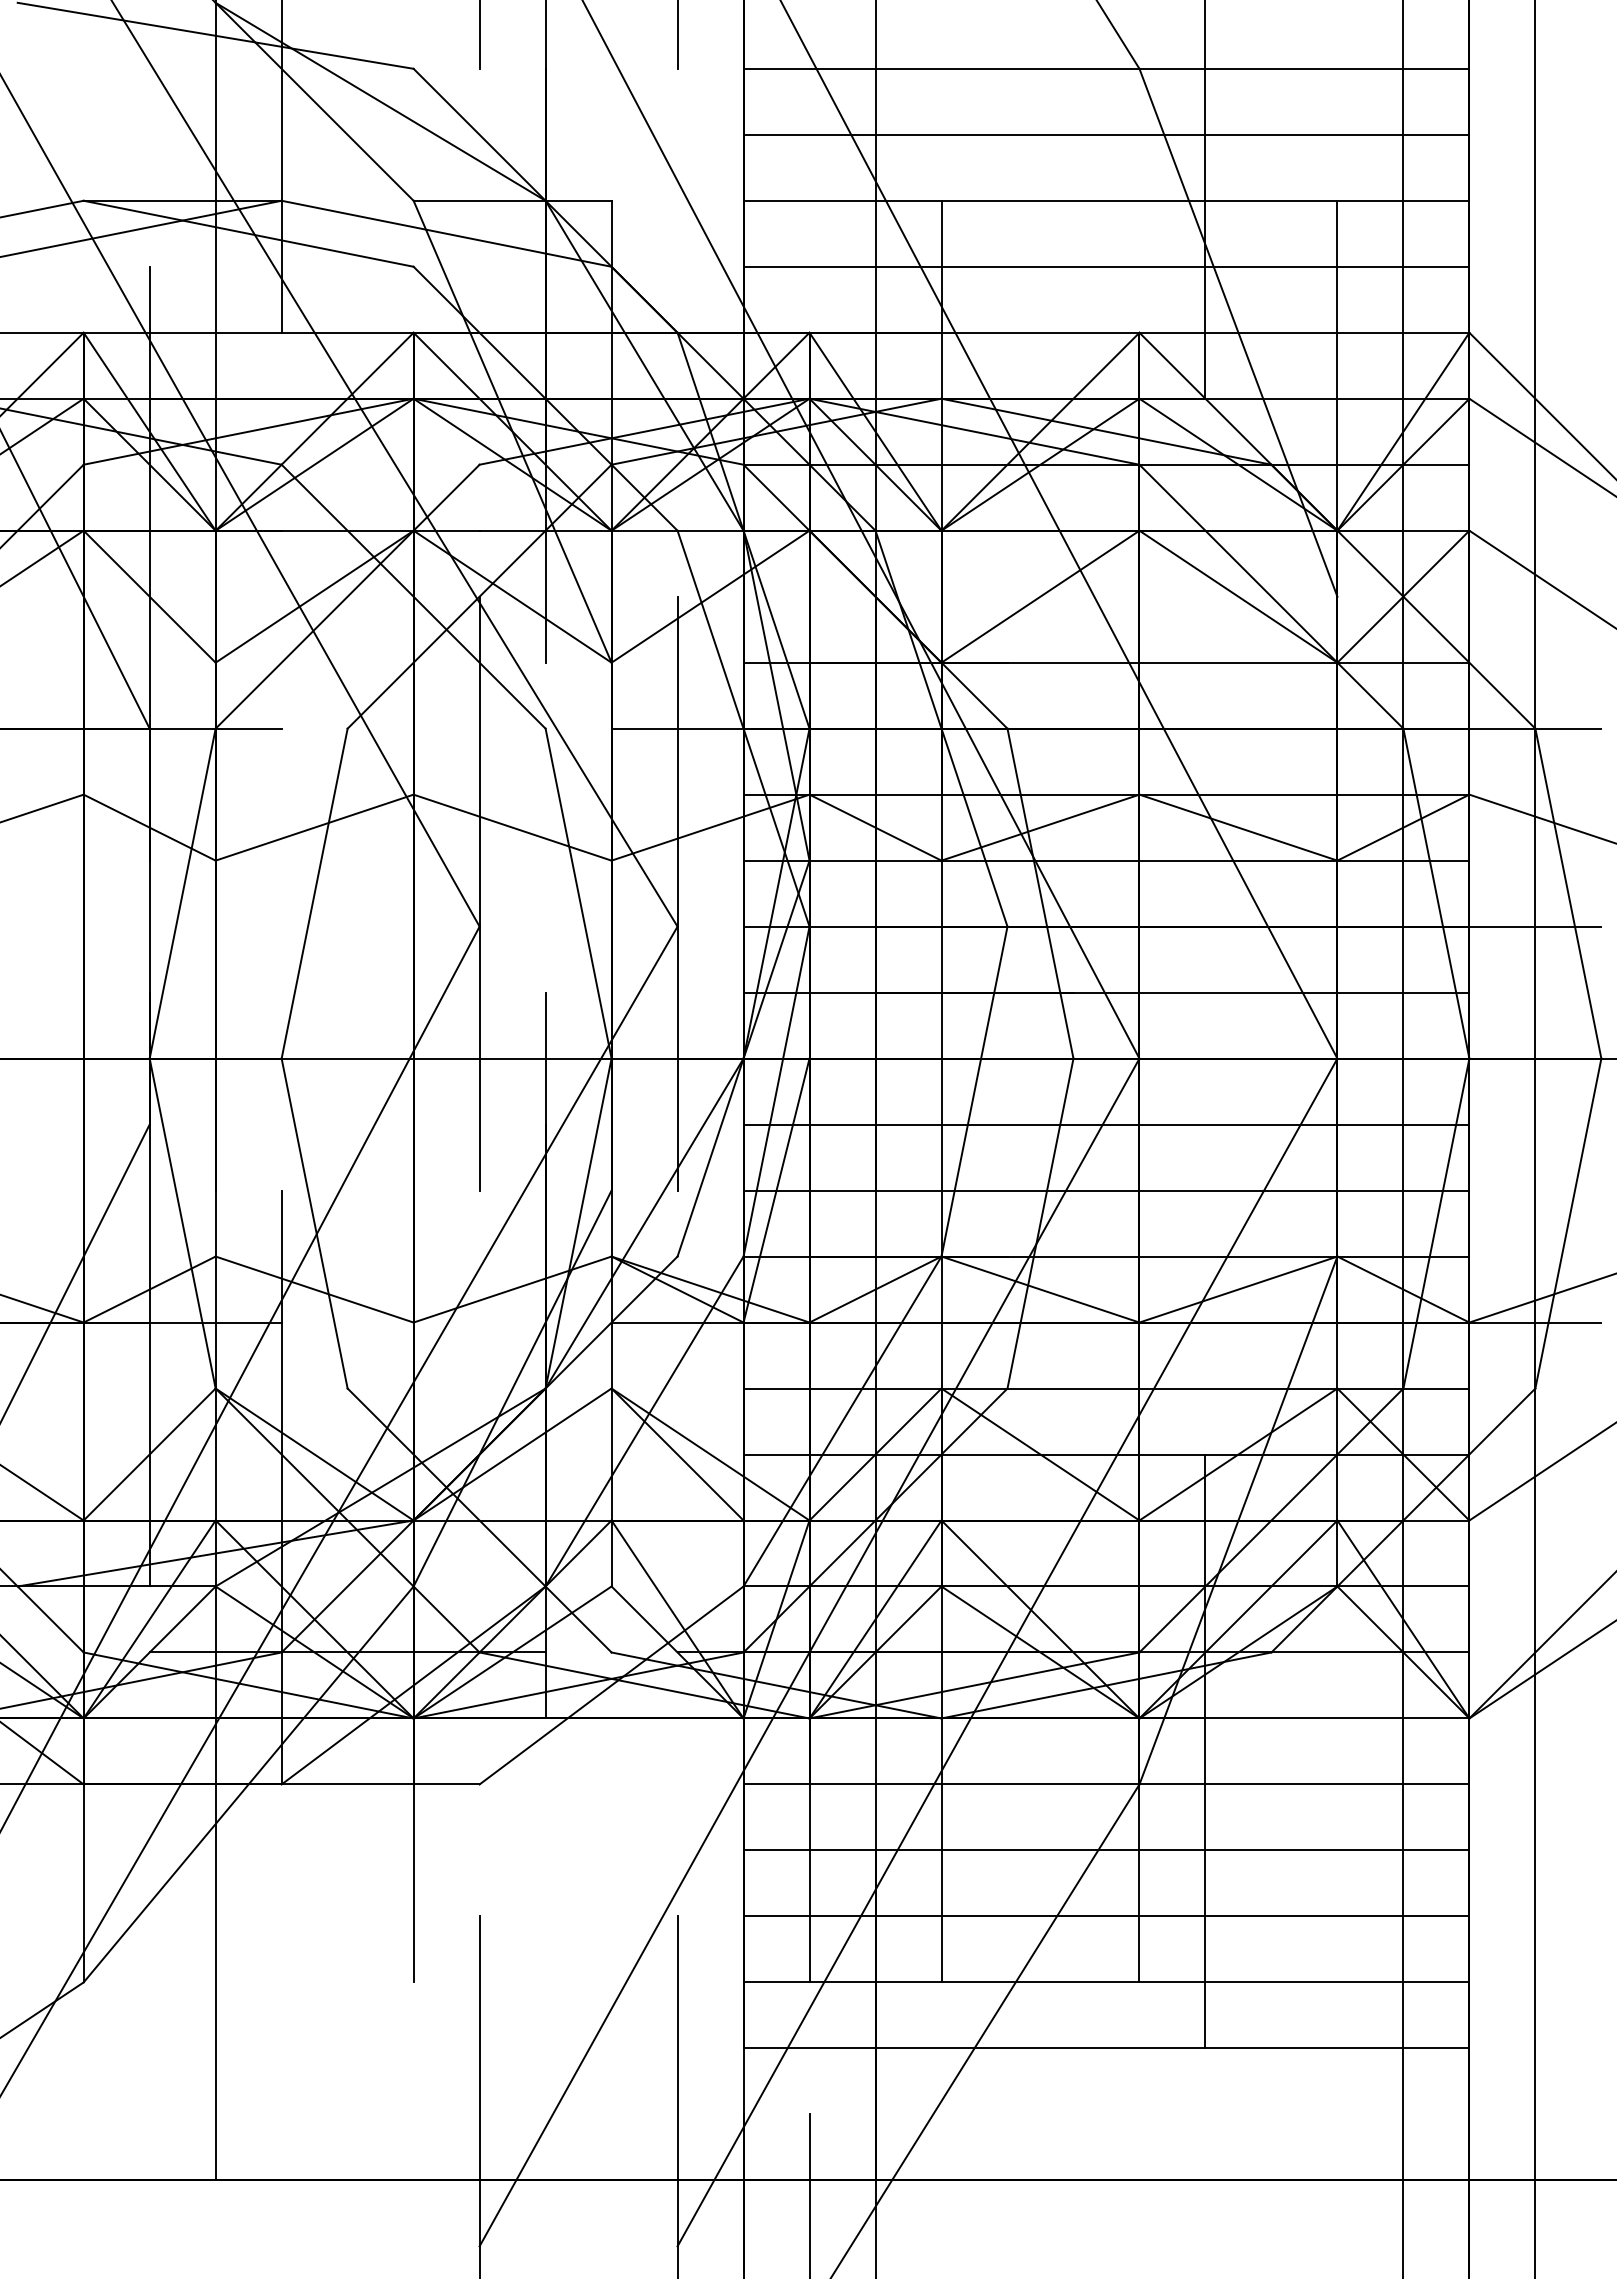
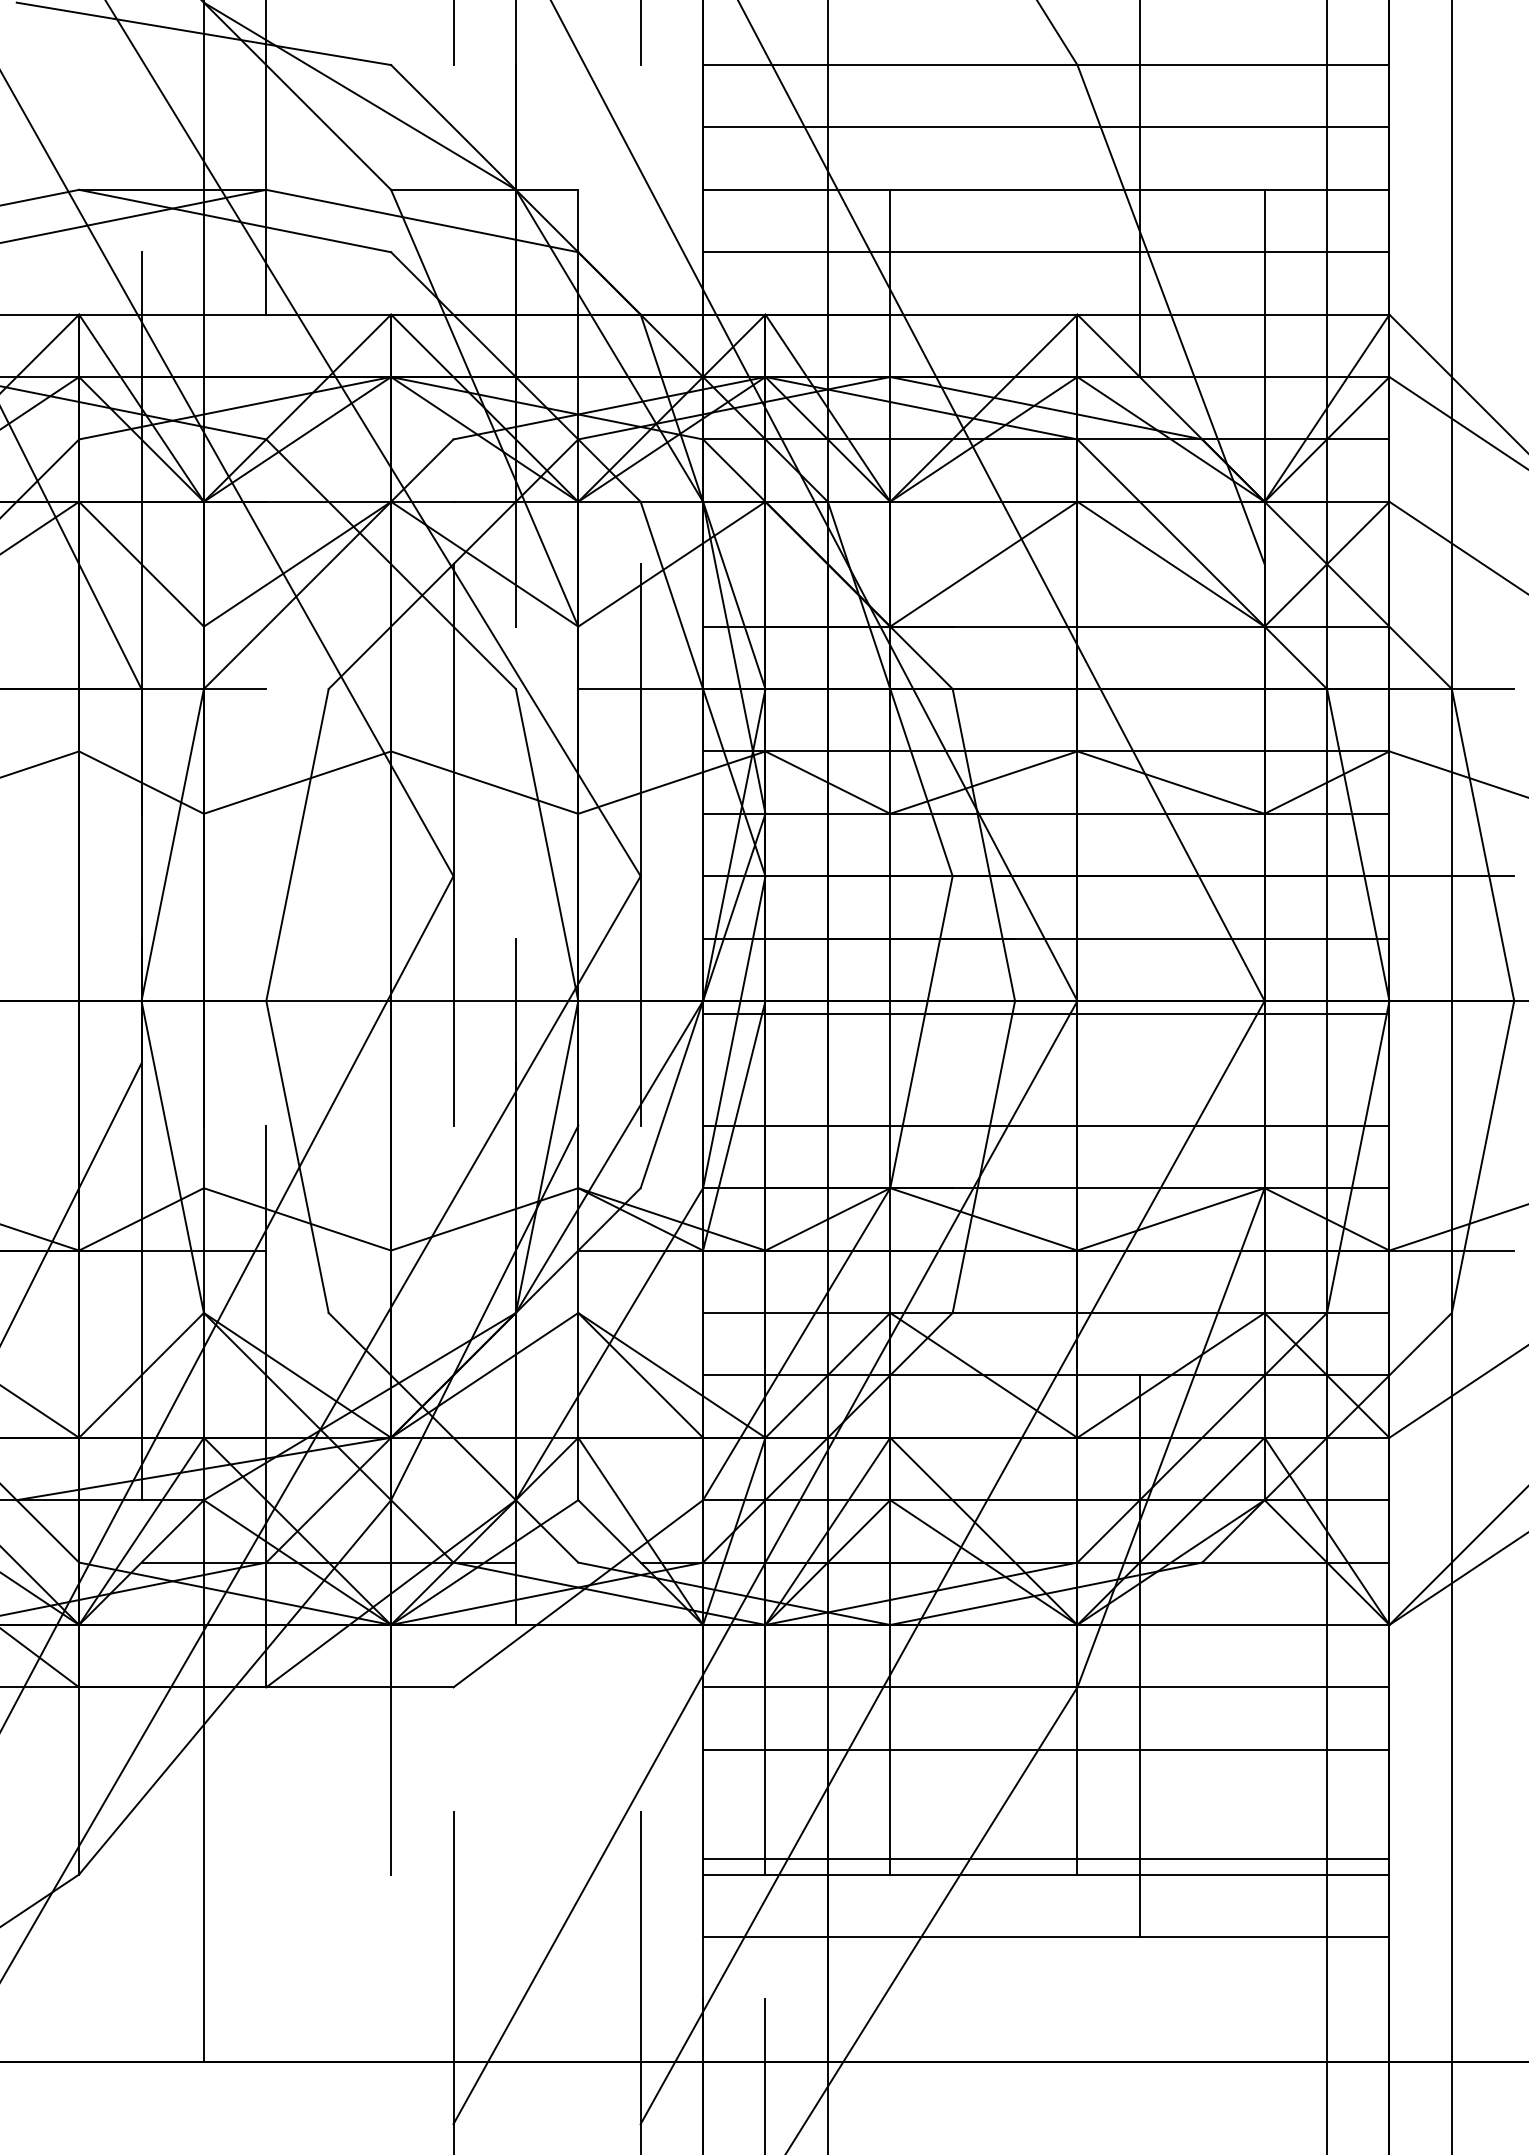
line: (1106, 1124) -> (1046, 1014), moved
line: (1106, 1916) -> (1046, 1859), moved

